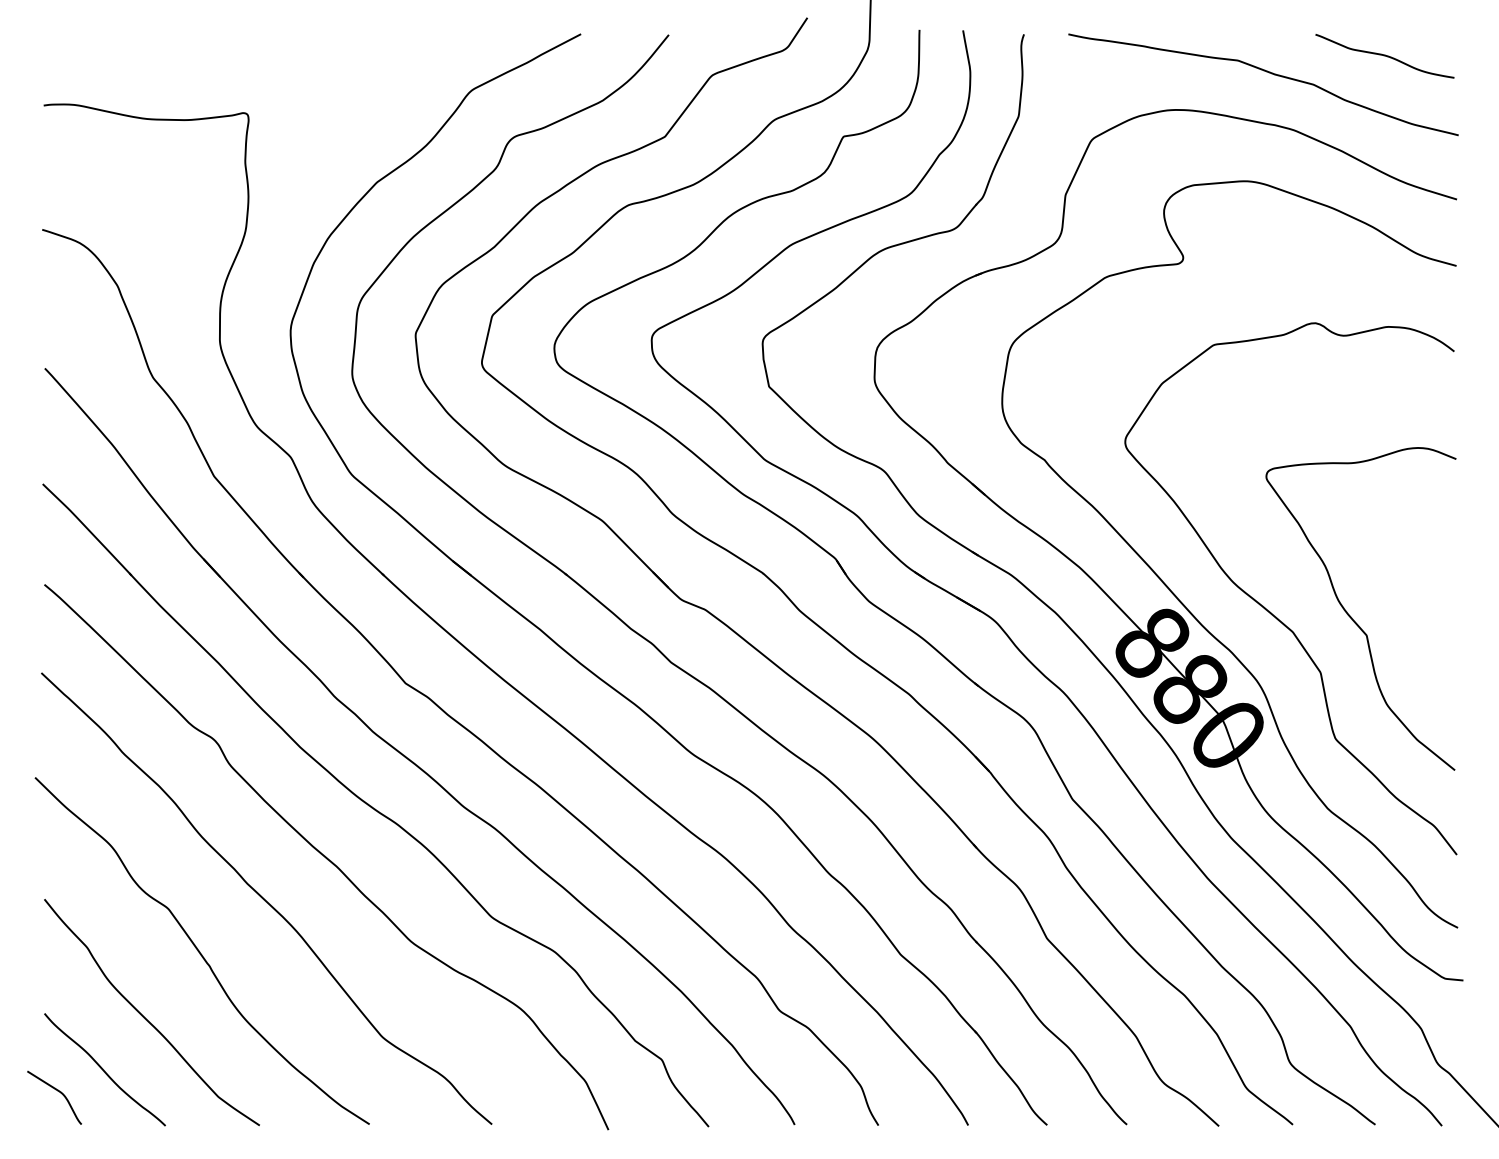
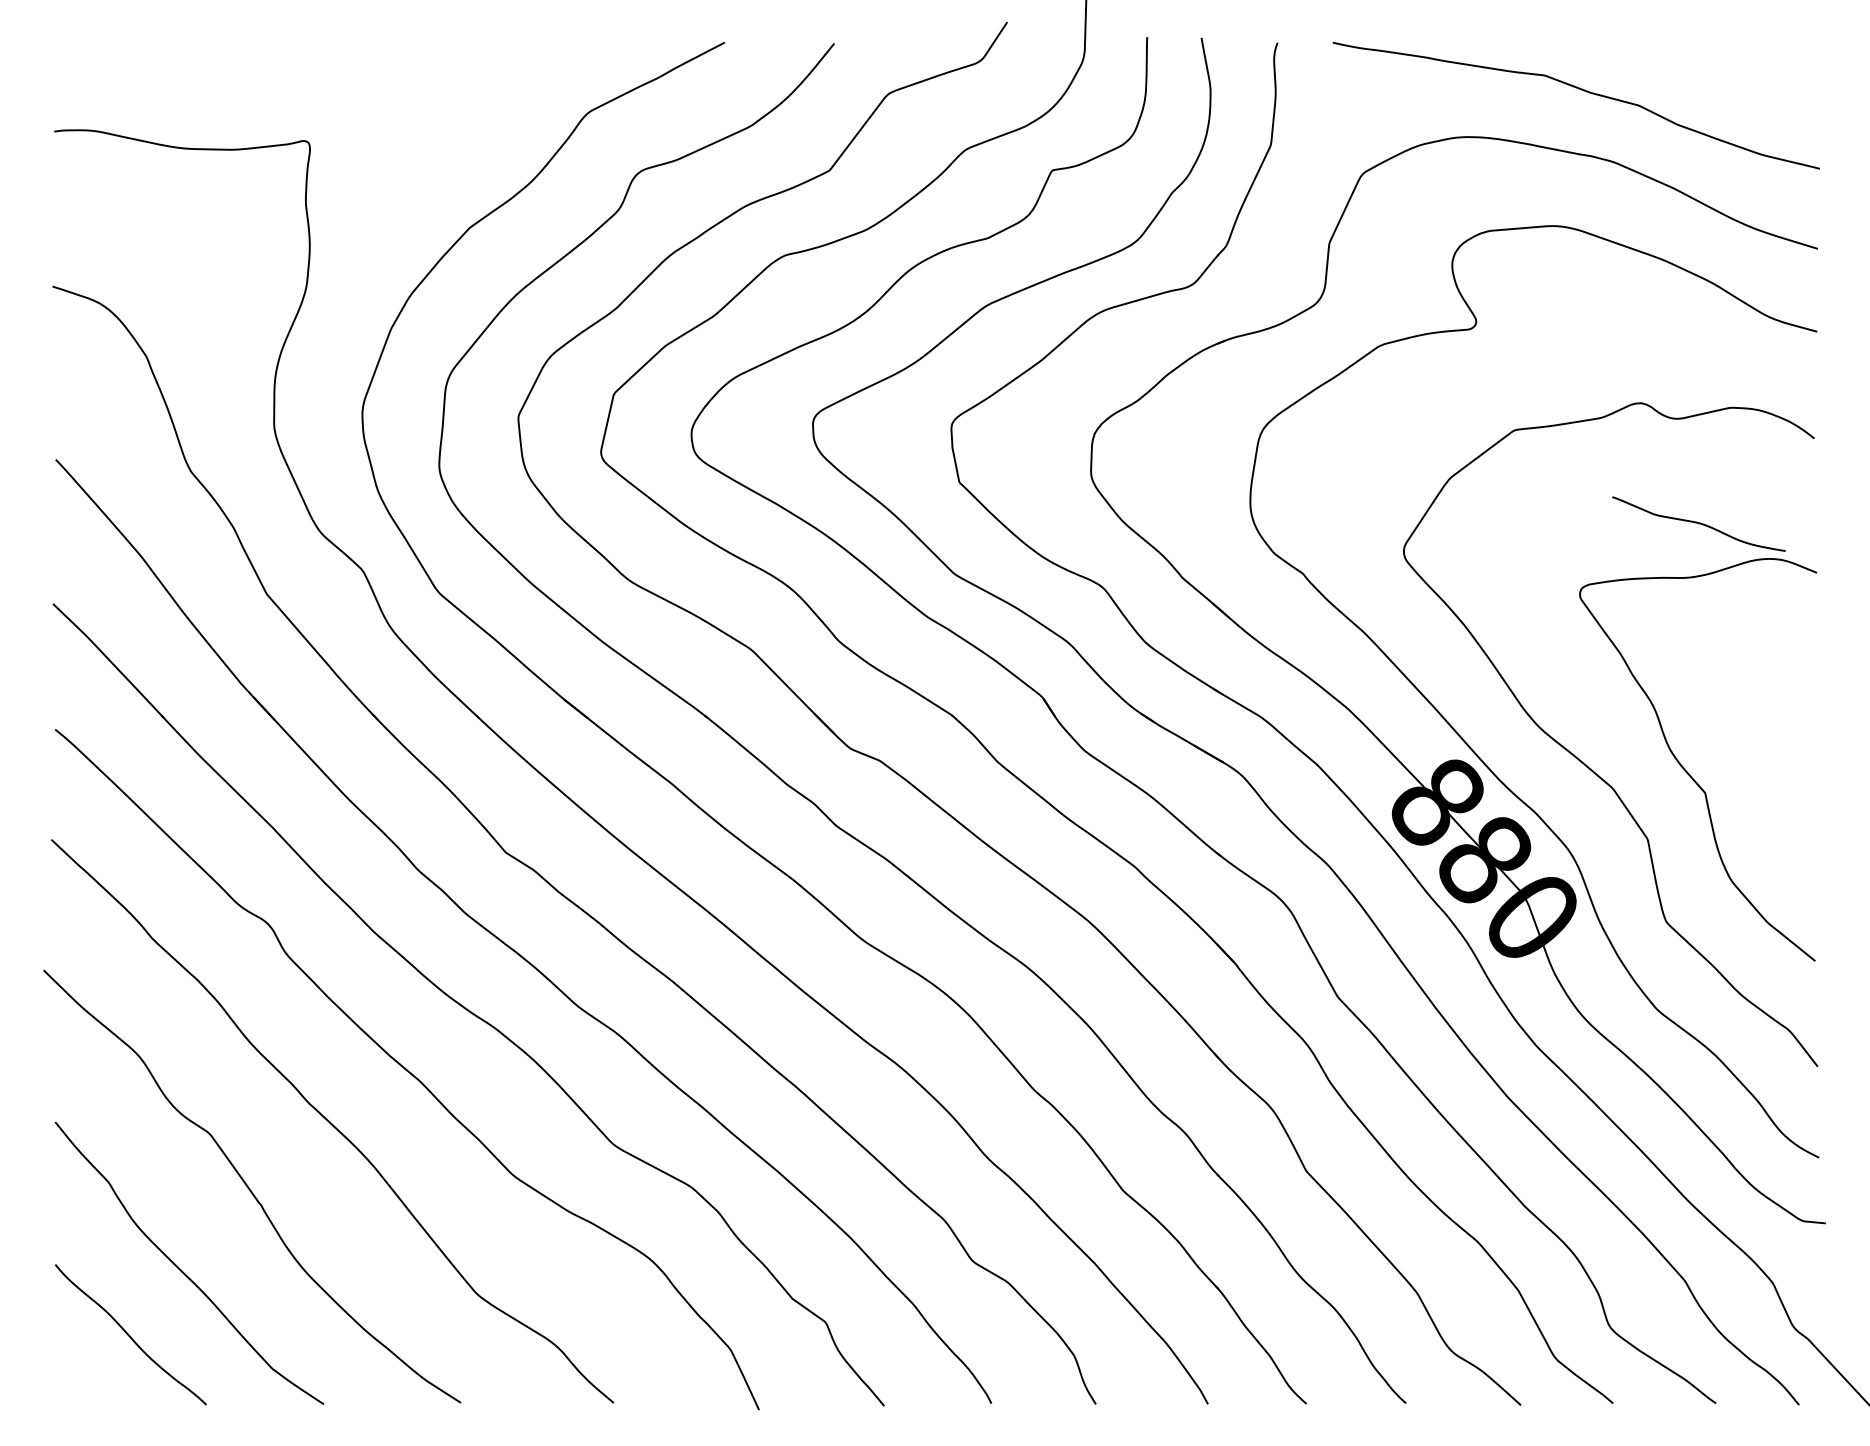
curve: (1384, 55) -> (1698, 523), moved
curve: (57, 1091) -> (71, 1361), removed

